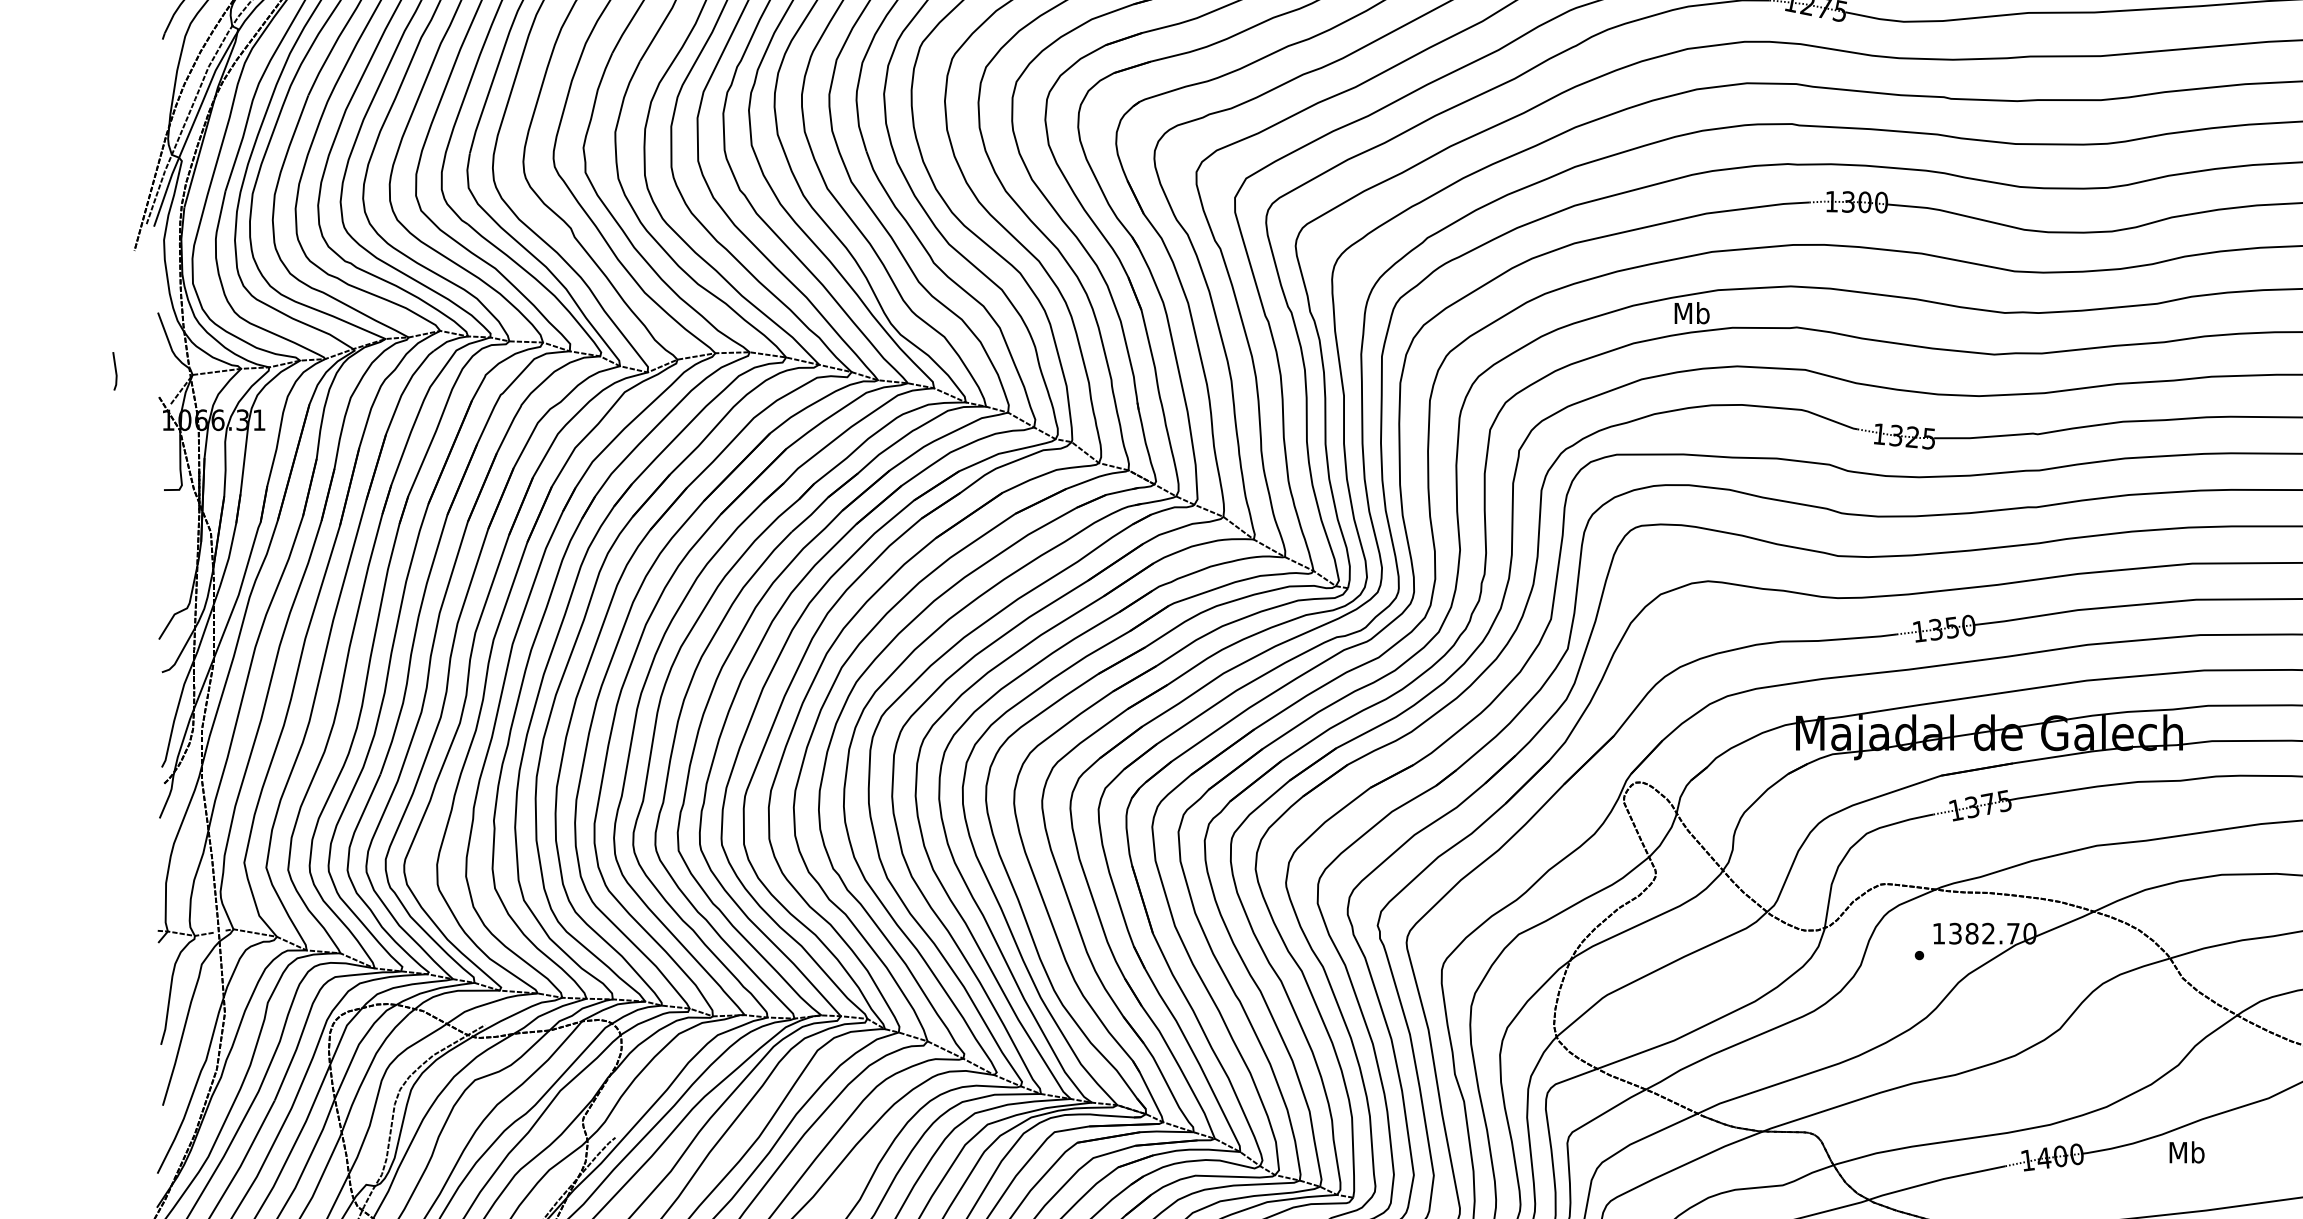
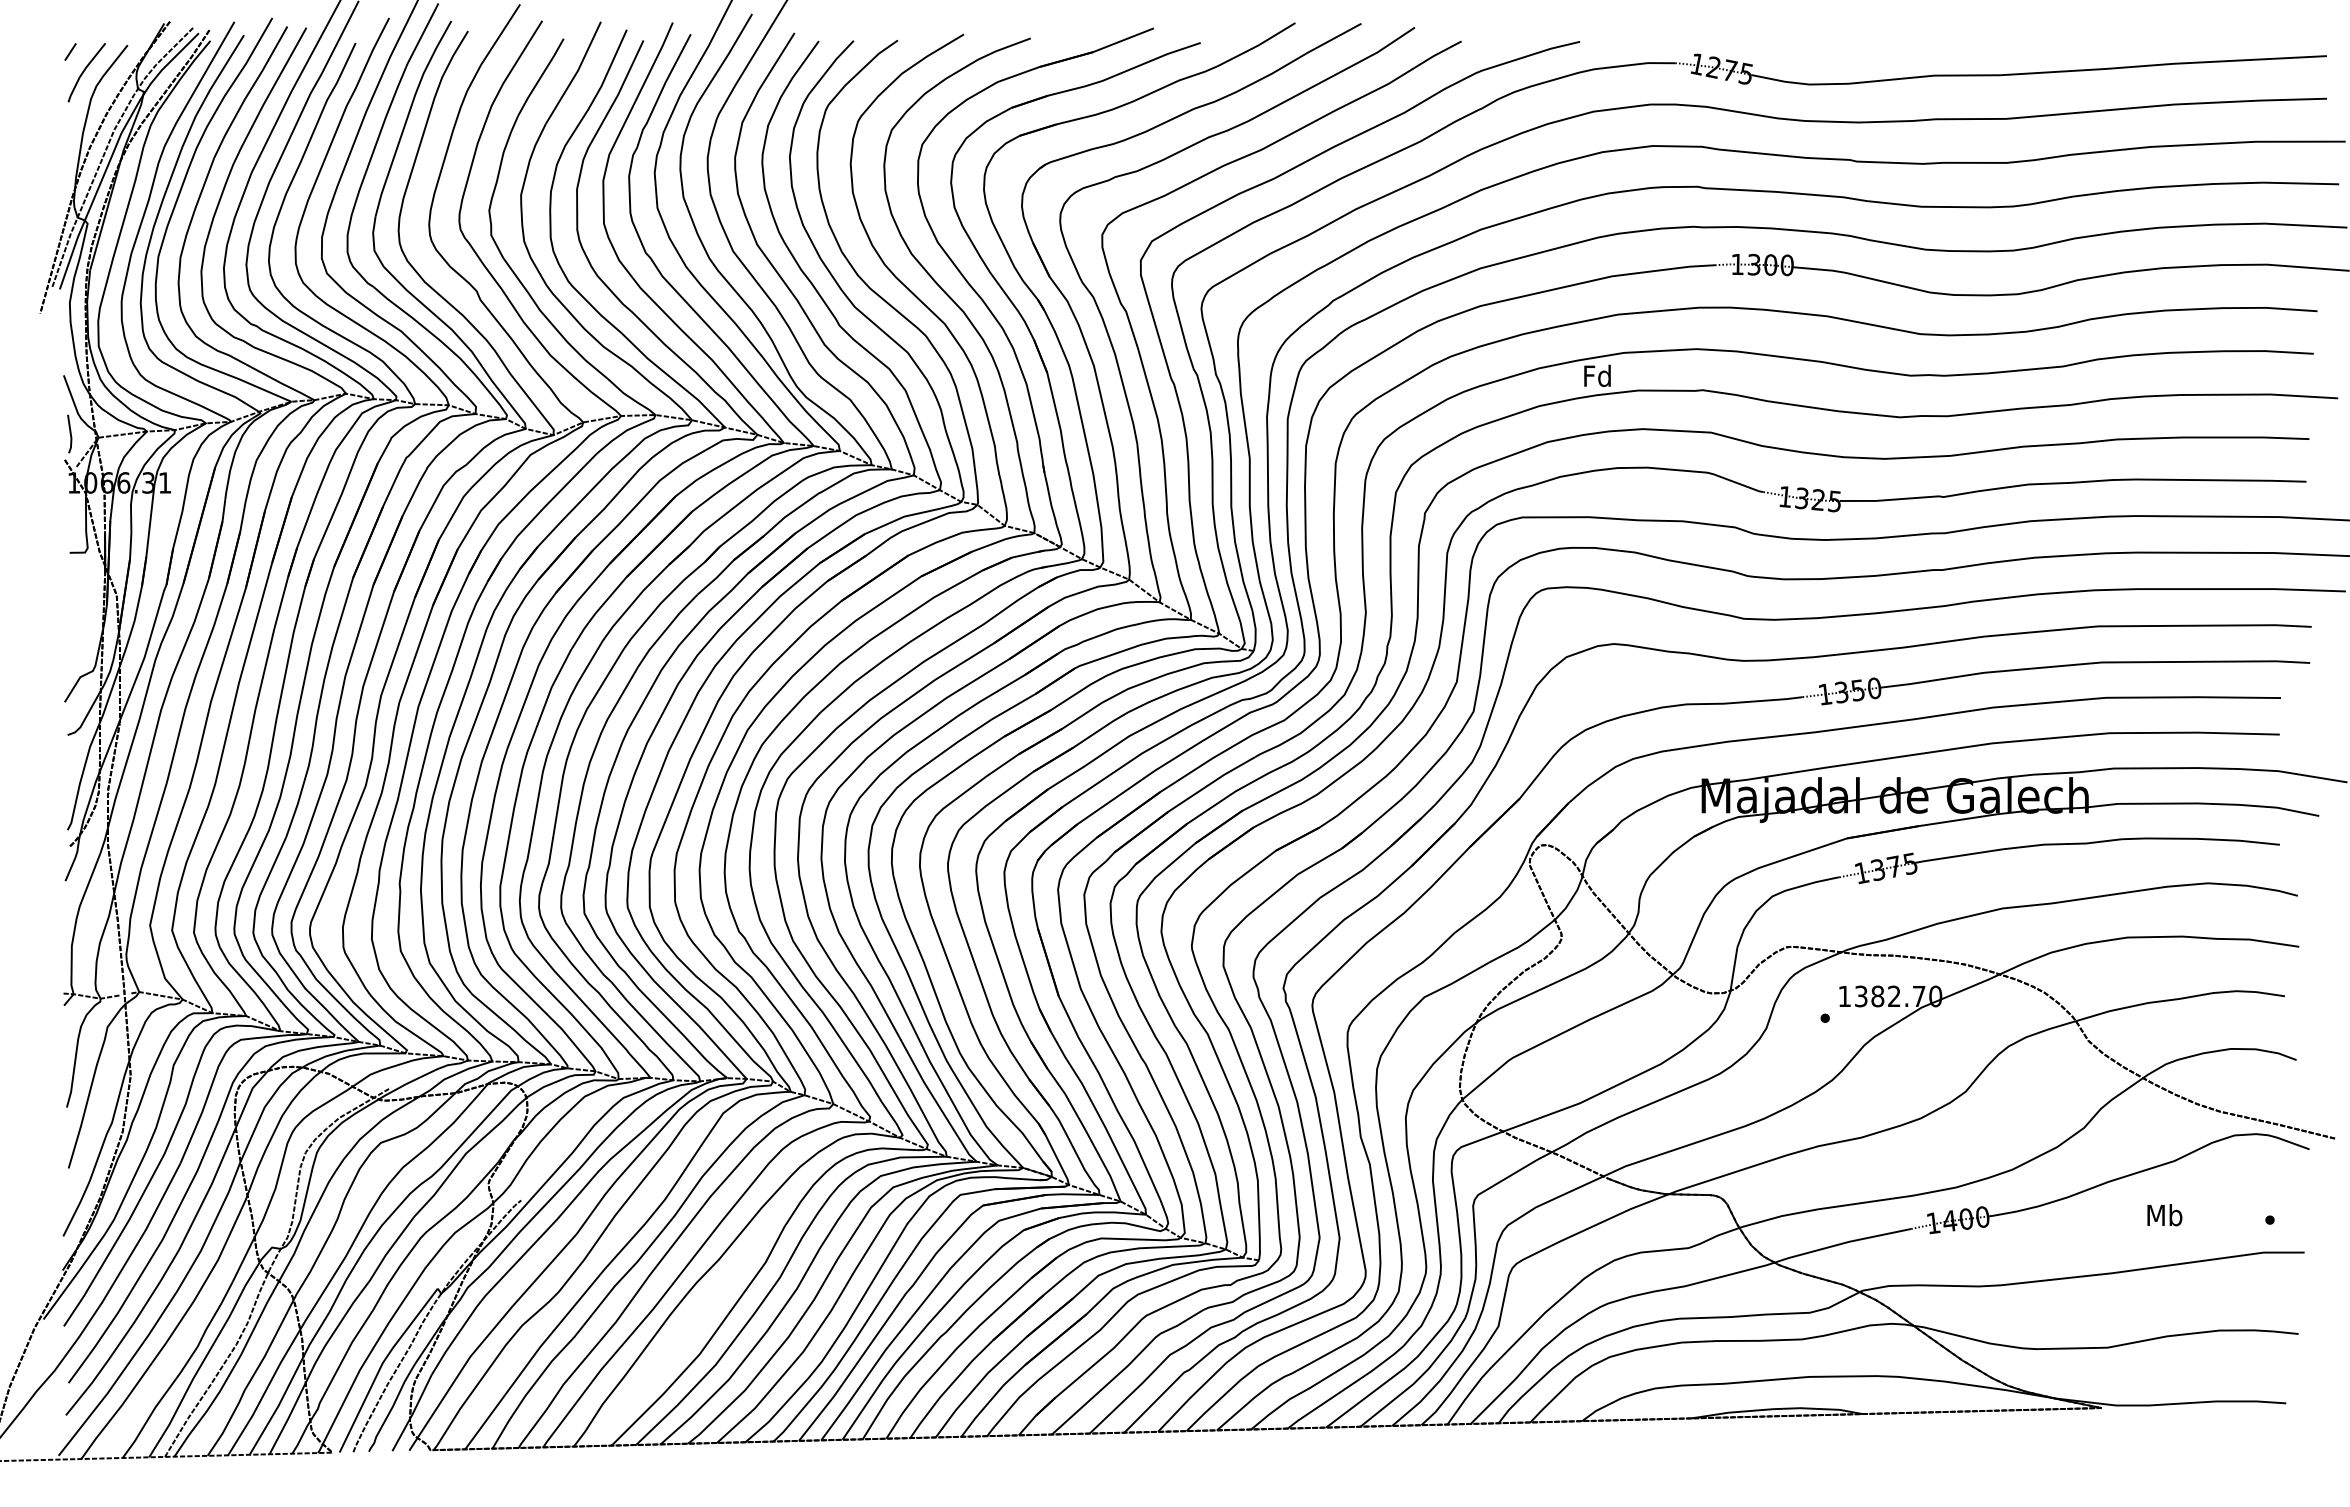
text: (1691, 312) -> (1597, 375), Mb -> Fd
line: (114, 370) -> (69, 433), moved
text: (2186, 1152) -> (2164, 1215), moved

